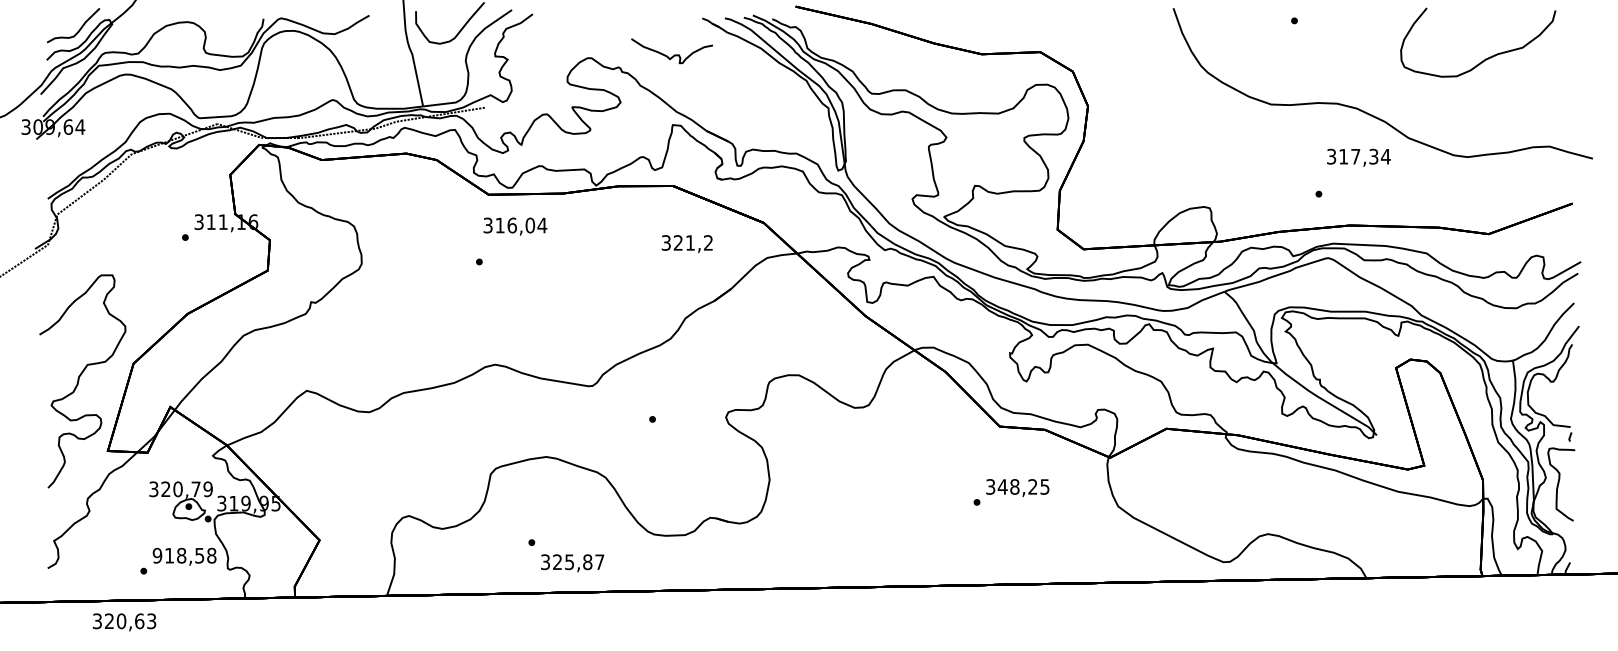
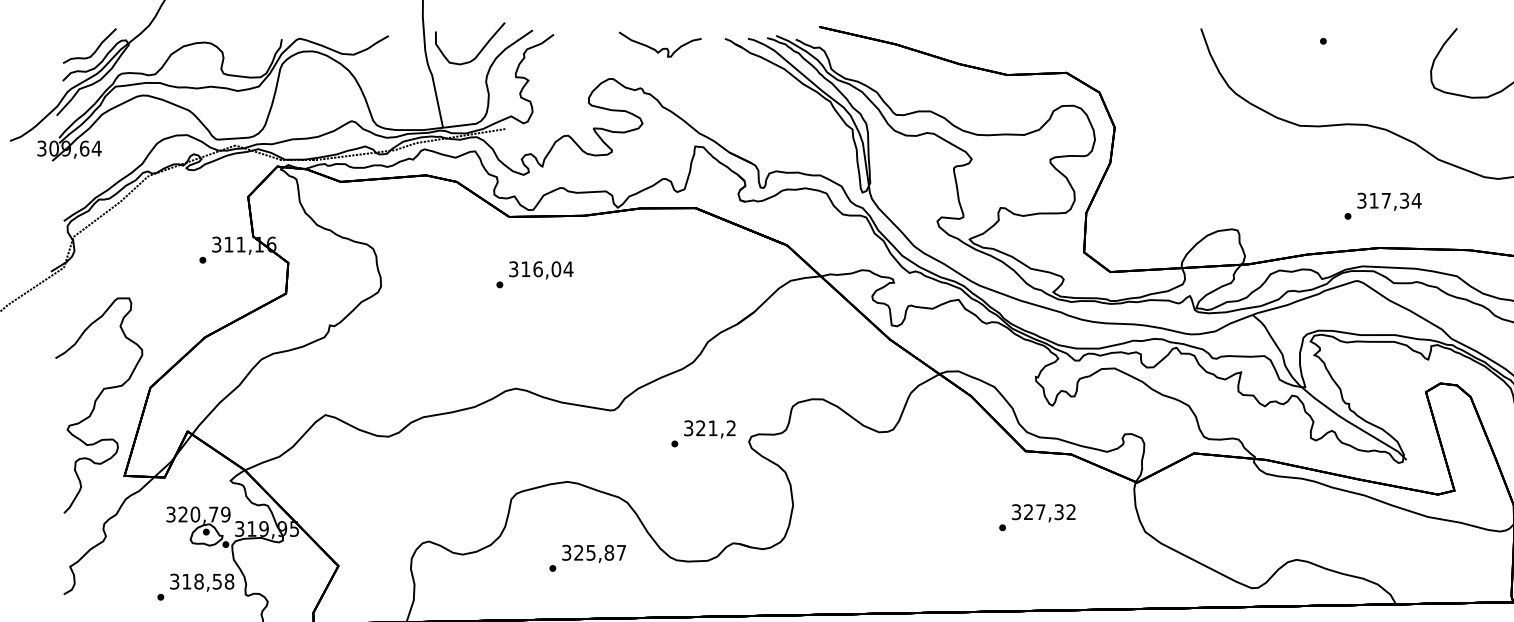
curve: (674, 54) -> (662, 47), moved
text: (1358, 157) -> (1389, 201), moved
text: (515, 226) -> (541, 270), moved
text: (686, 244) -> (709, 429), moved
text: (1023, 486) -> (1049, 511), 348,25 -> 327,32
text: (157, 555) -> (174, 581), 918,58 -> 318,58
text: (572, 563) -> (593, 554), moved

